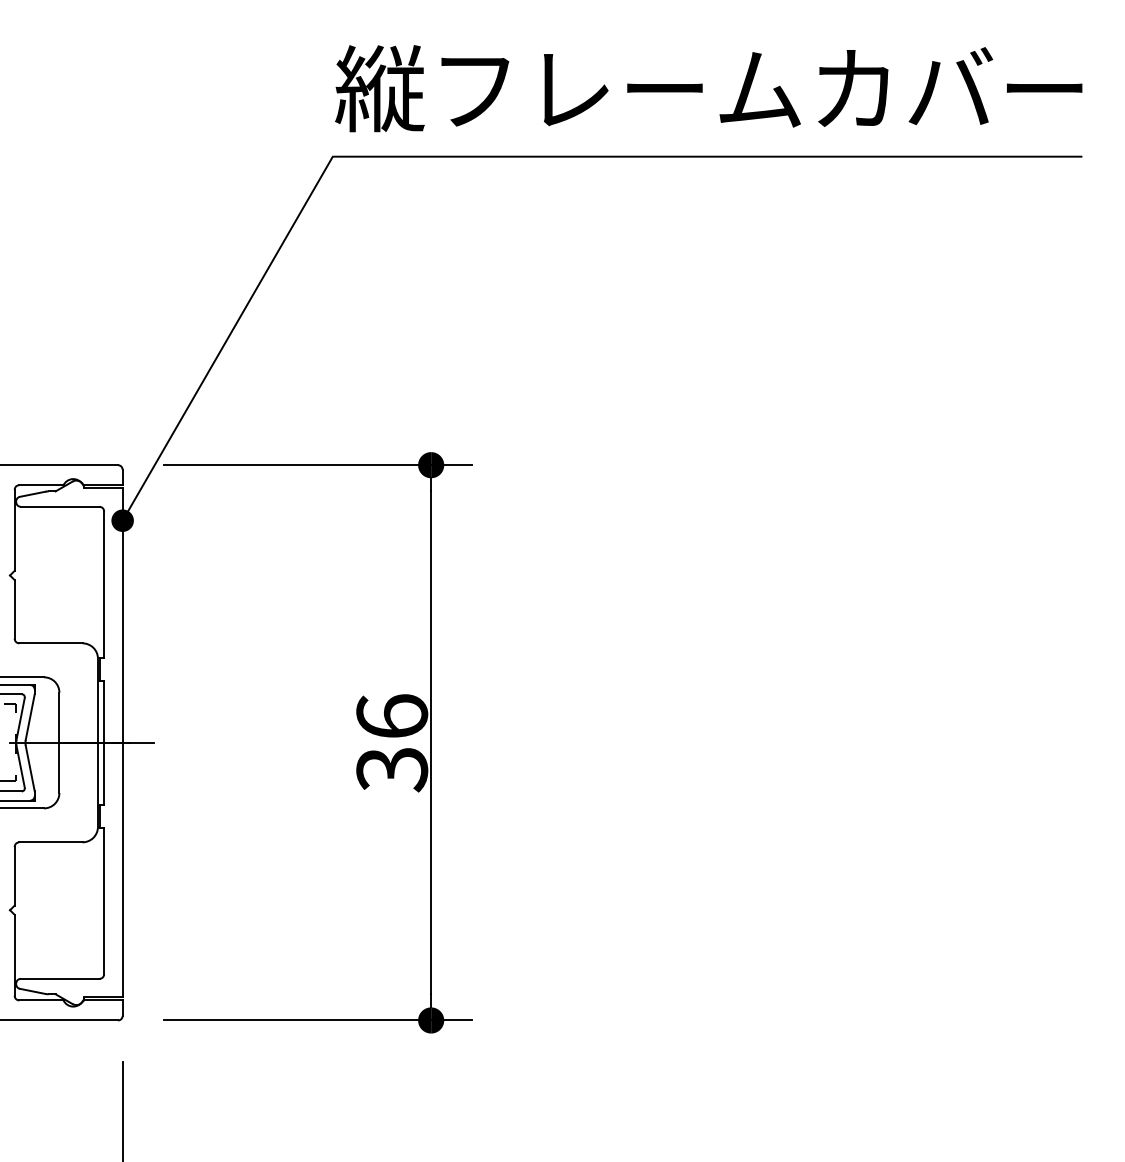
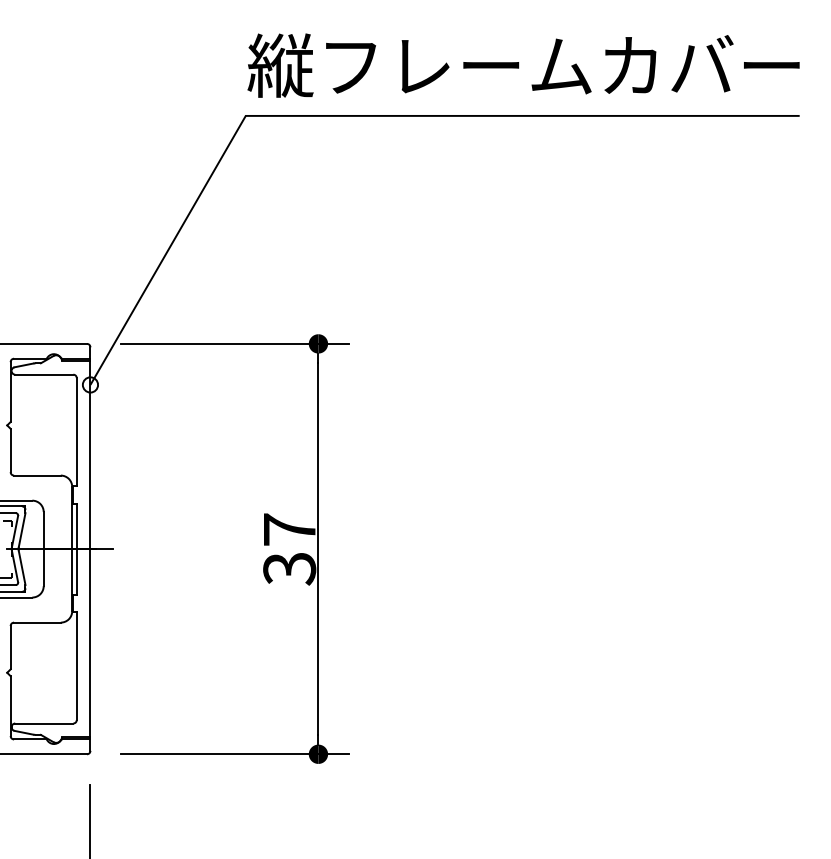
fill: (122, 520) -> (90, 384), removed
text: (392, 716) -> (289, 529), 36 -> 37

